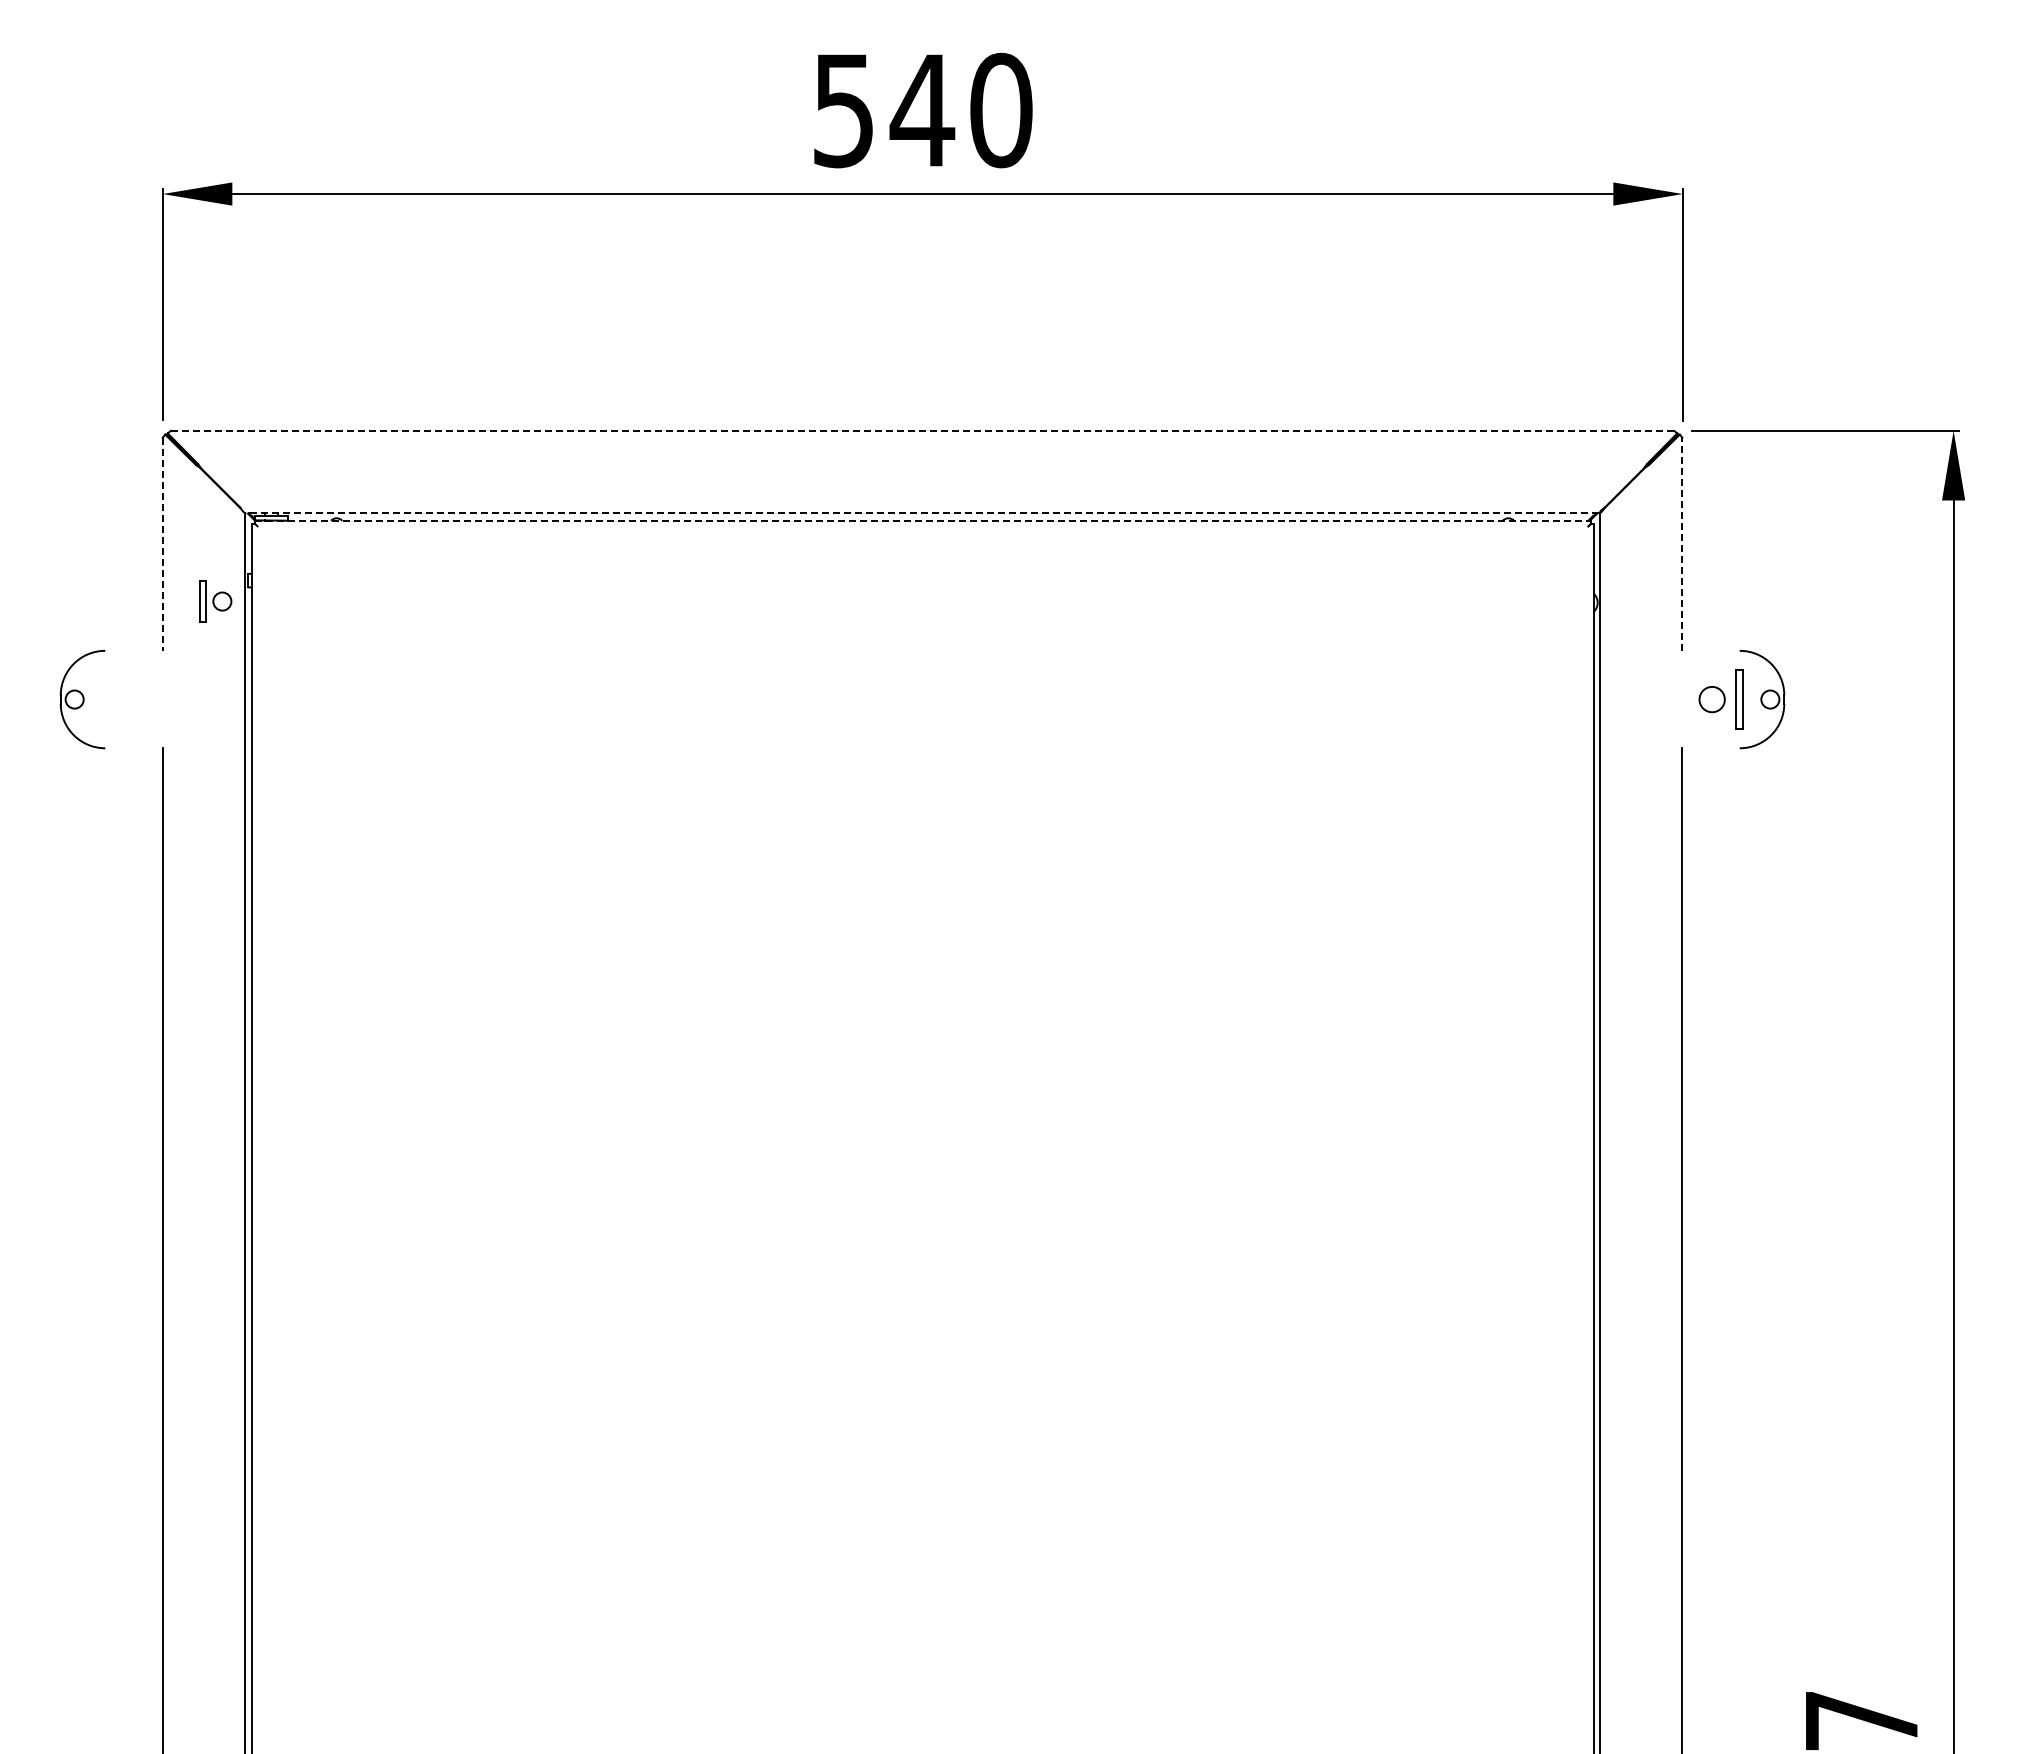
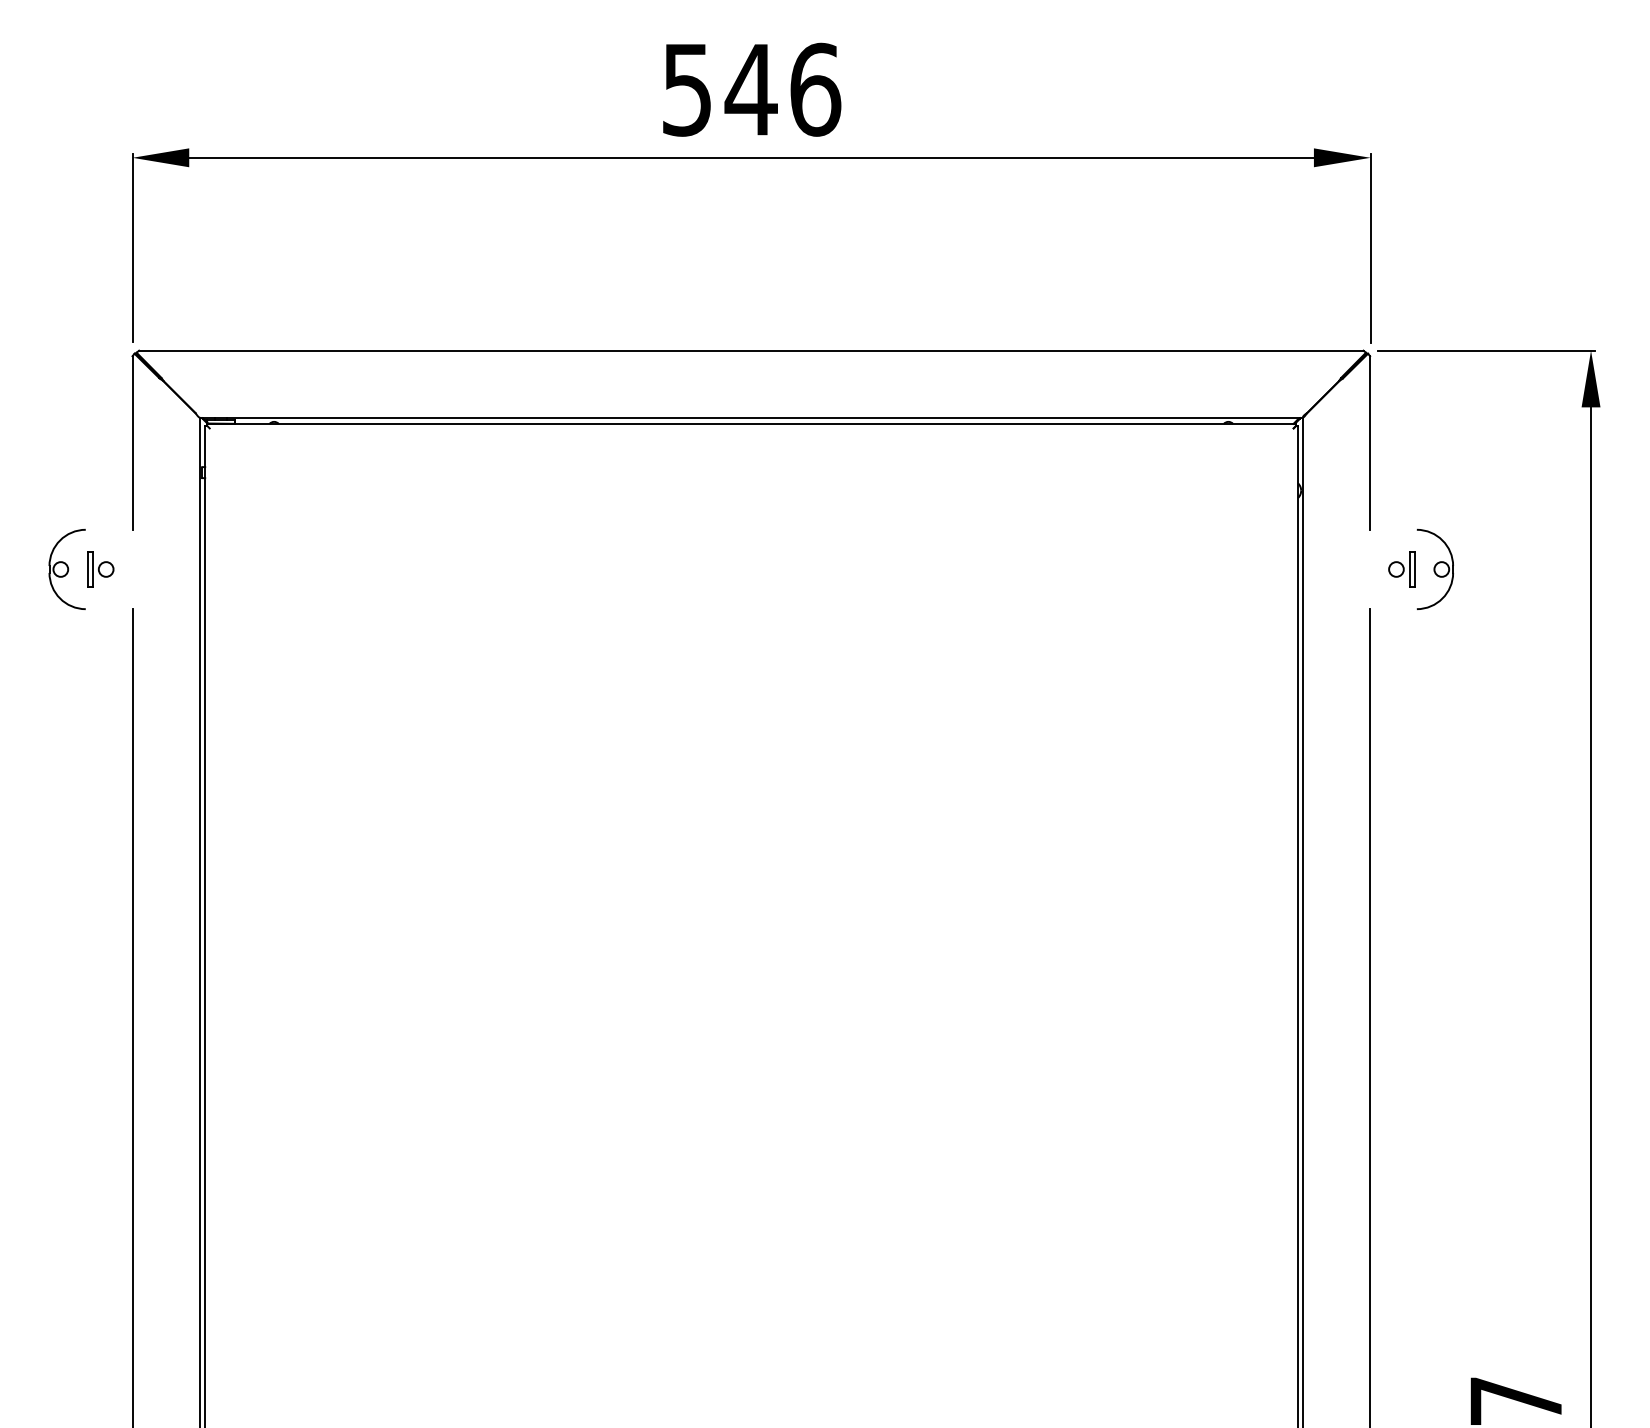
text: (1001, 110) -> (815, 89), 540 -> 546
line: (922, 430) -> (751, 350), dashed -> solid
line: (922, 513) -> (751, 417), dashed -> solid
line: (923, 520) -> (752, 423), dashed -> solid
line: (162, 544) -> (132, 443), dashed -> solid
line: (1682, 544) -> (1370, 443), dashed -> solid
part: (215, 601) -> (100, 569), moved
part: (1720, 699) -> (1401, 569), size x0.71

